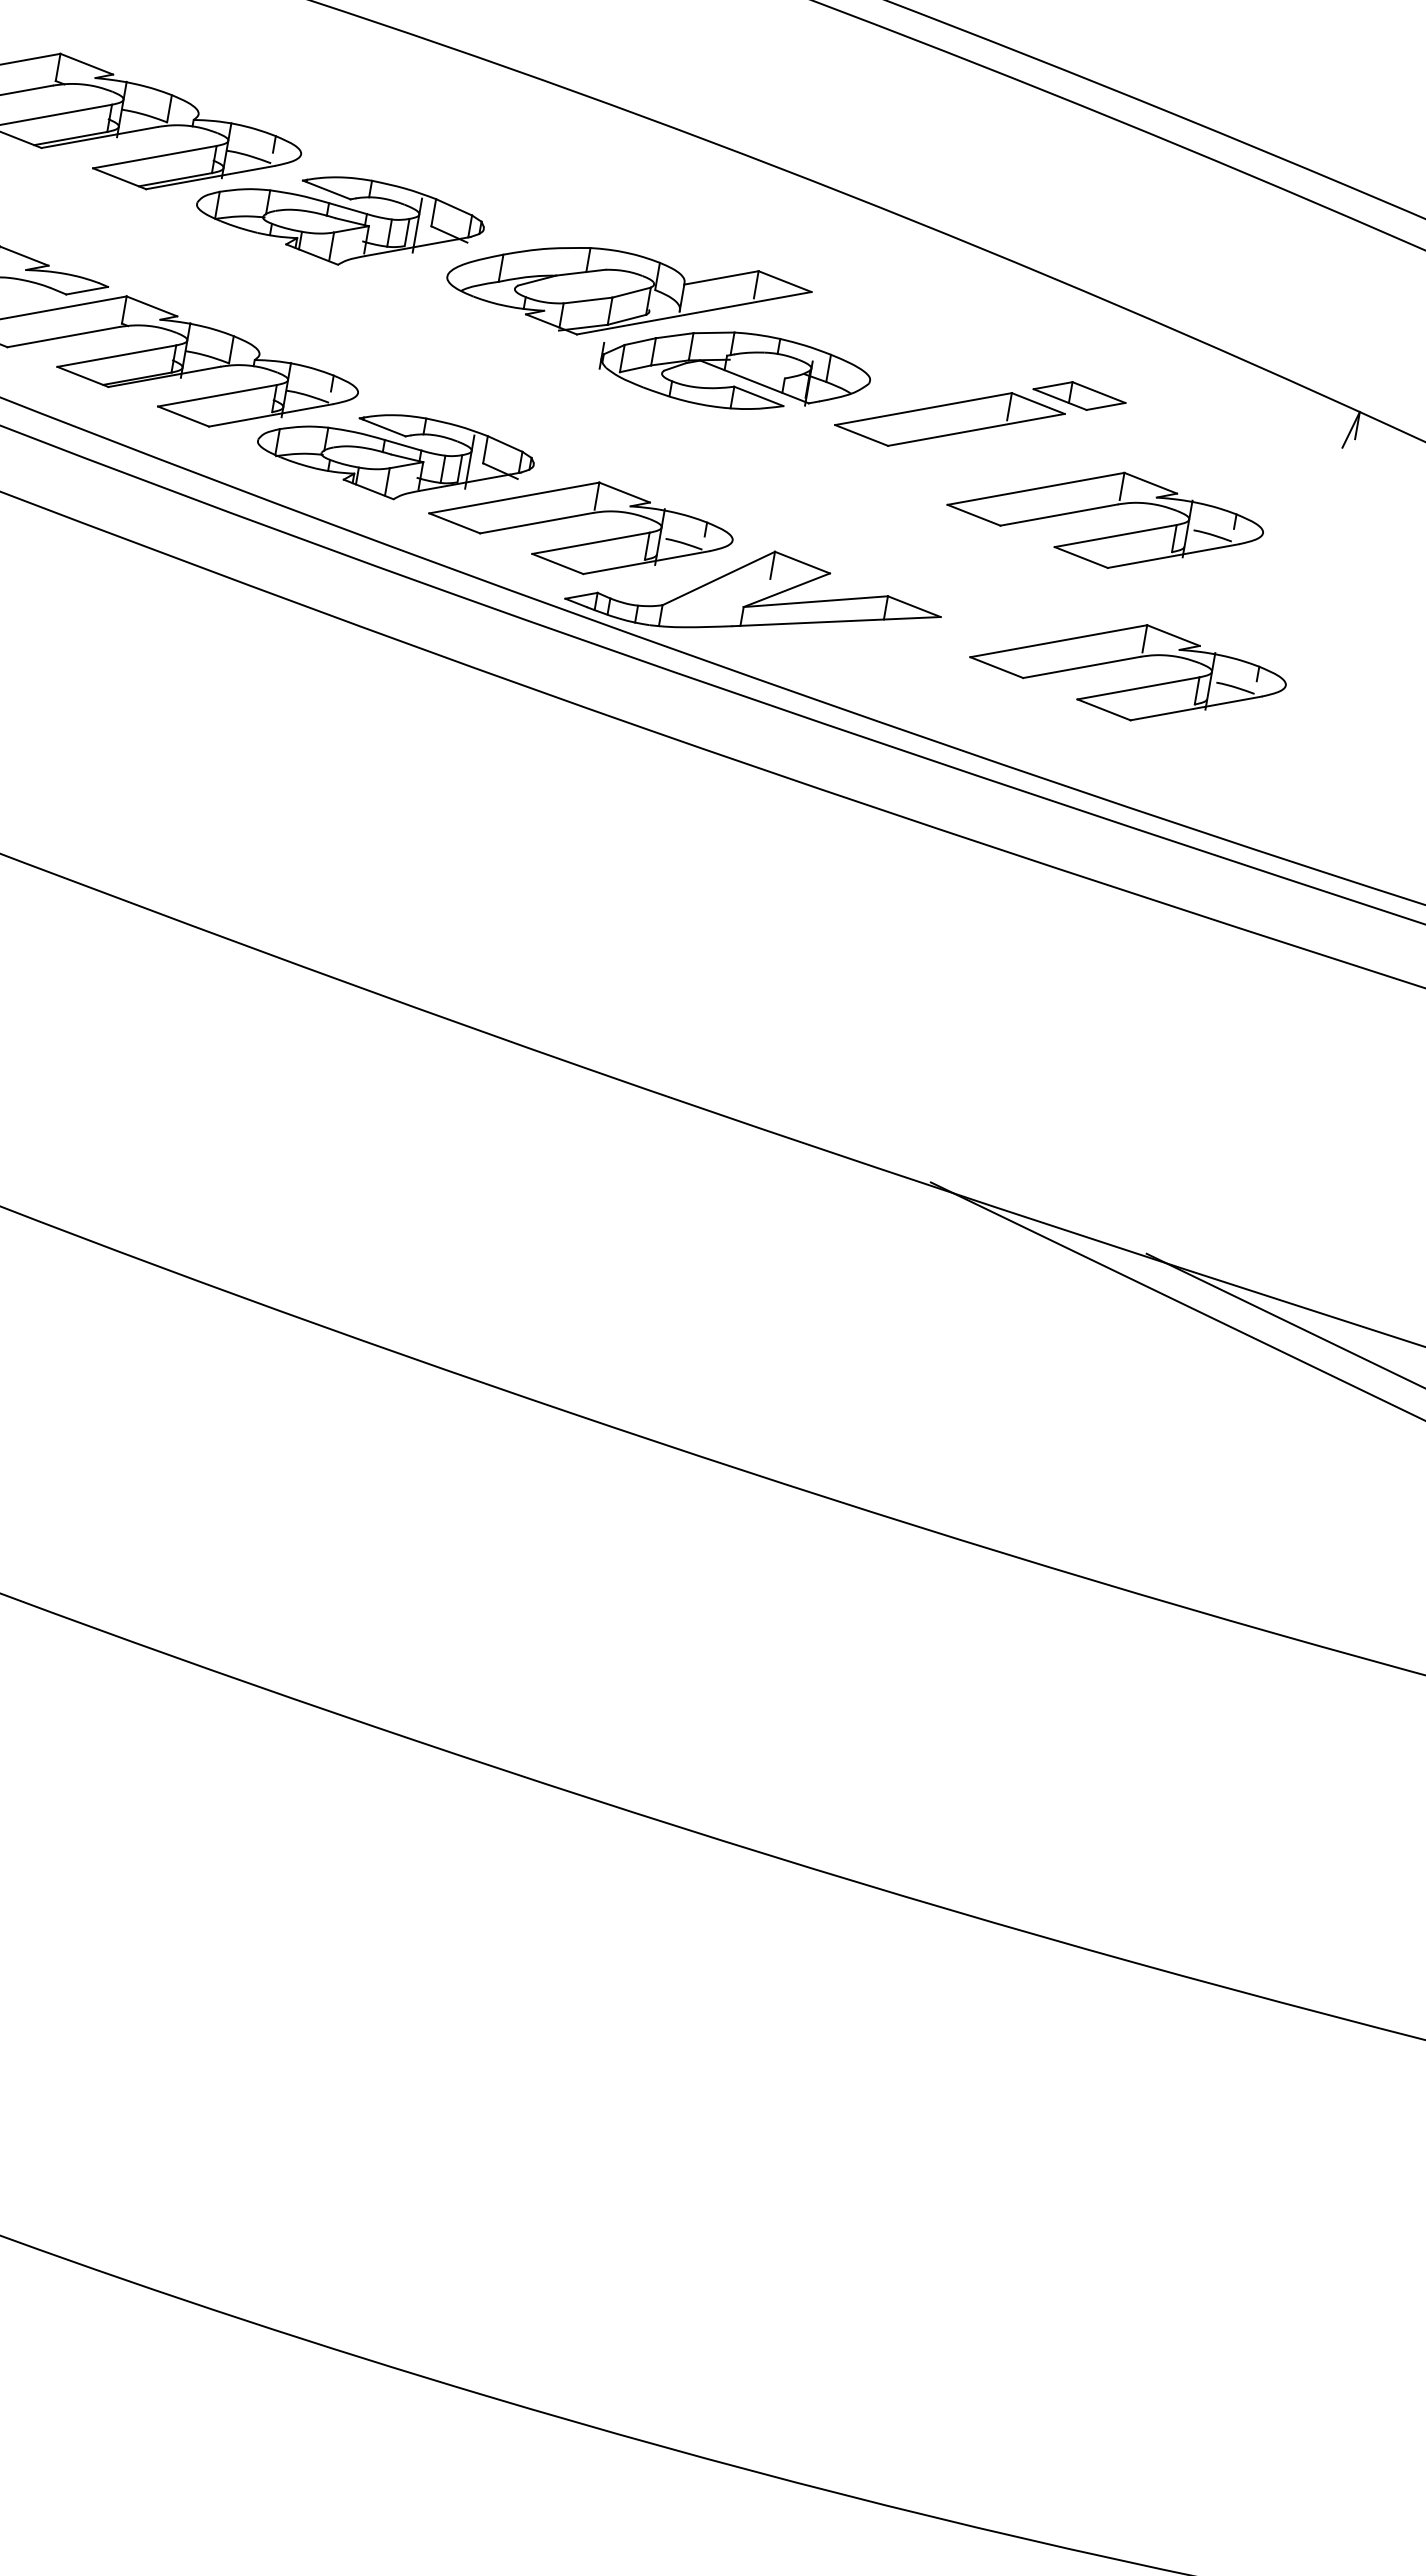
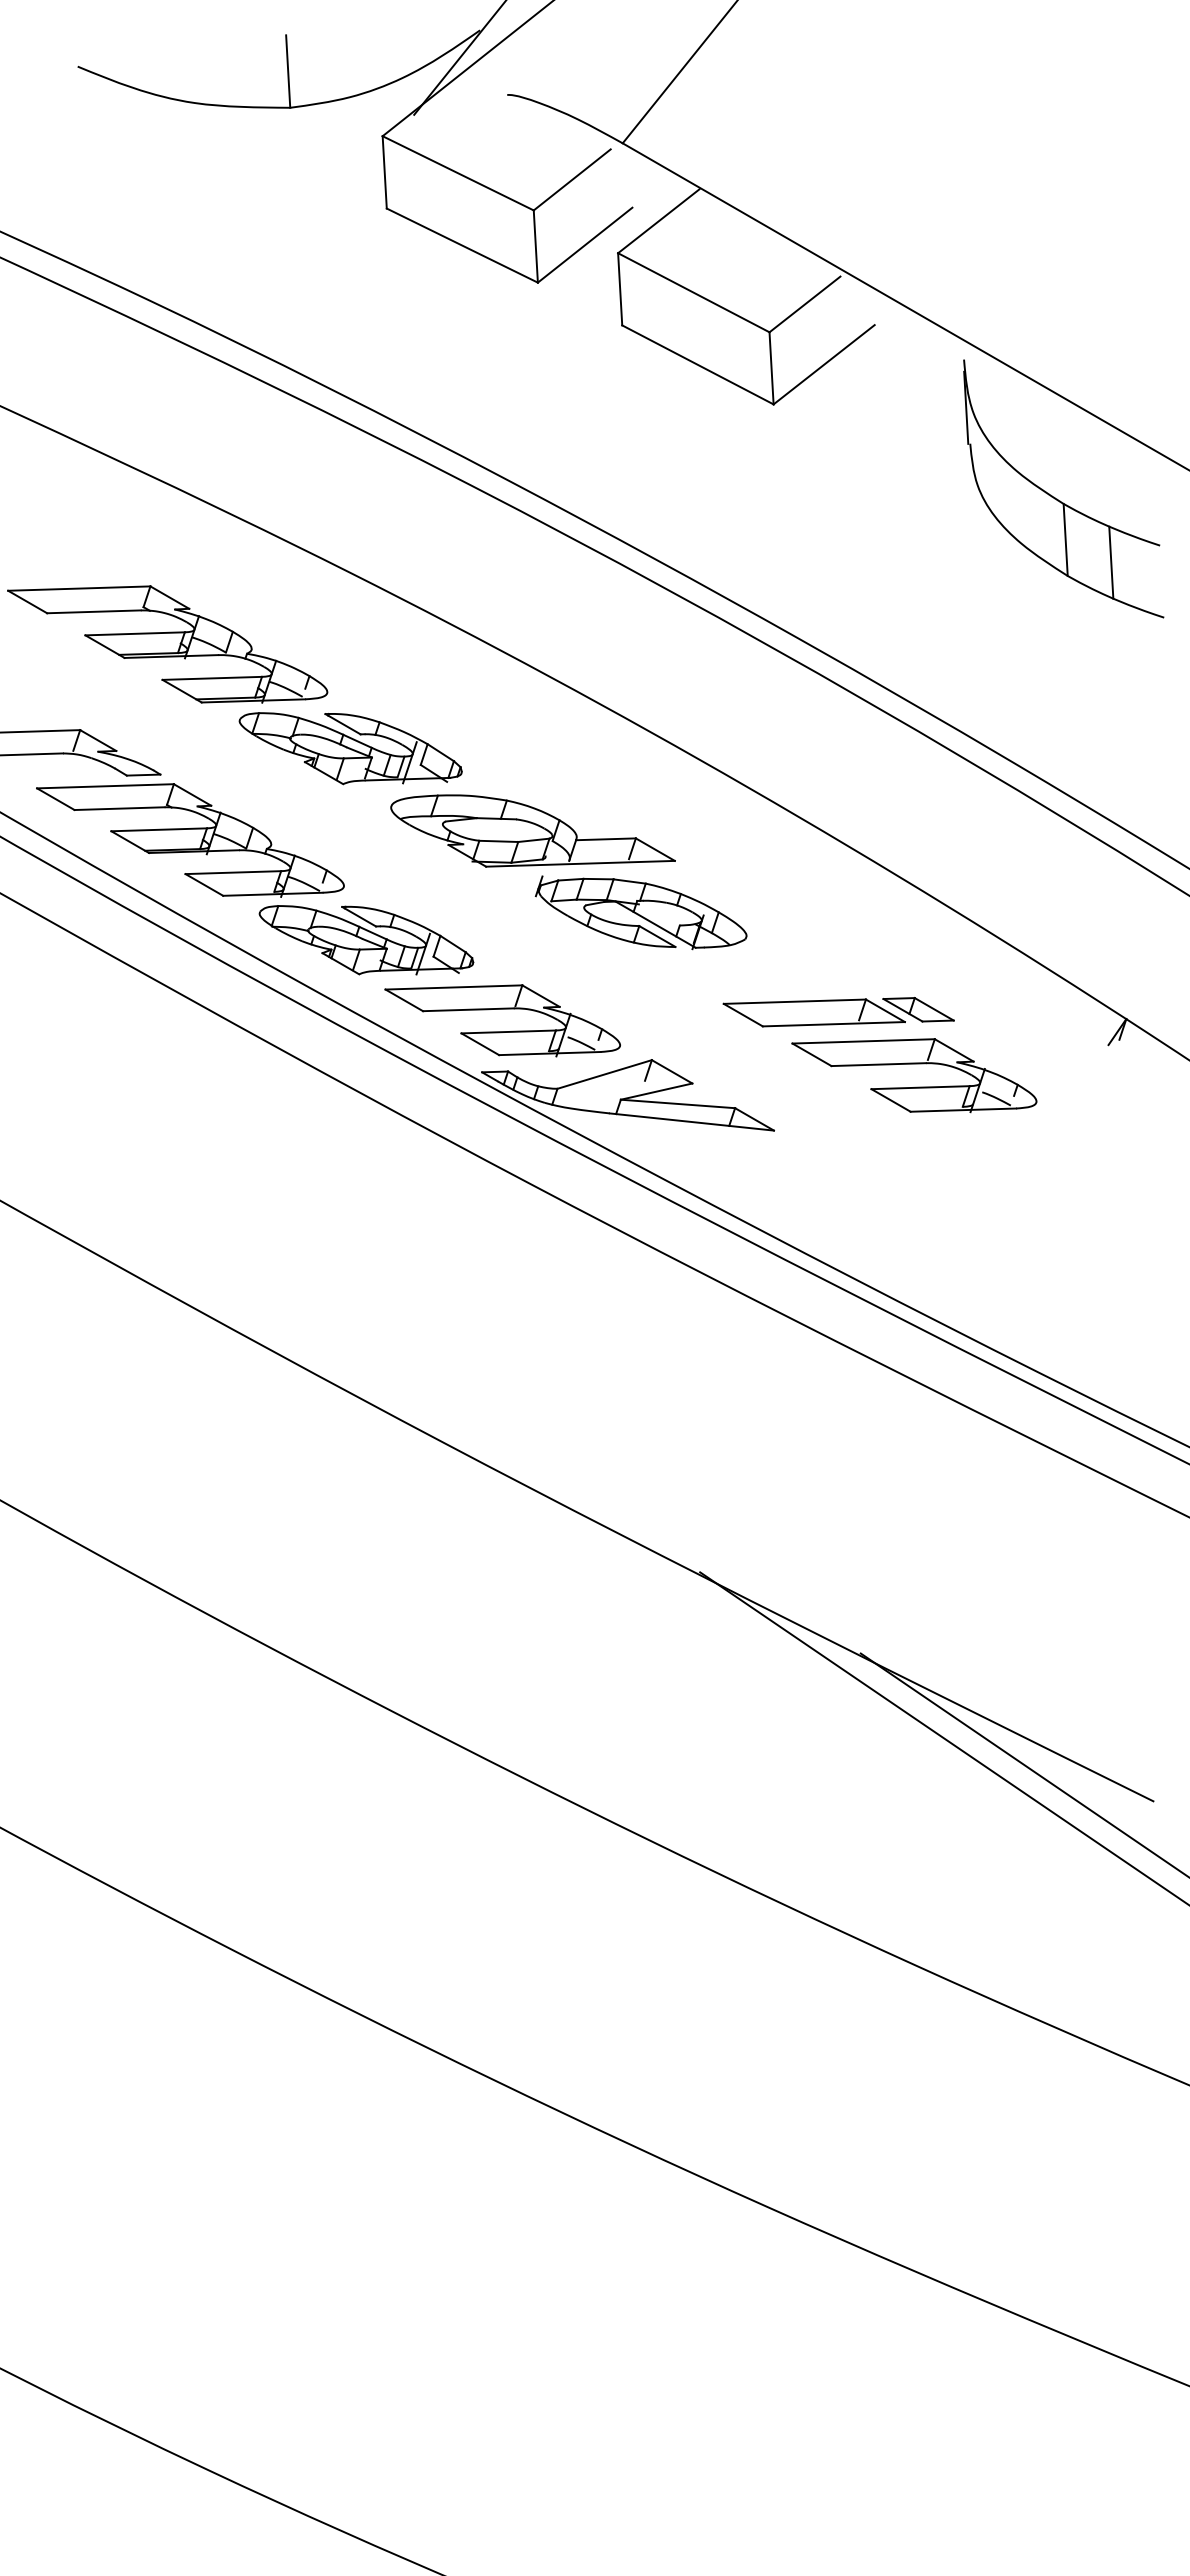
part: (628, 280) -> (532, 830), moved
part: (979, 414) -> (838, 1012), moved
part: (1126, 660) -> (914, 1186), removed

